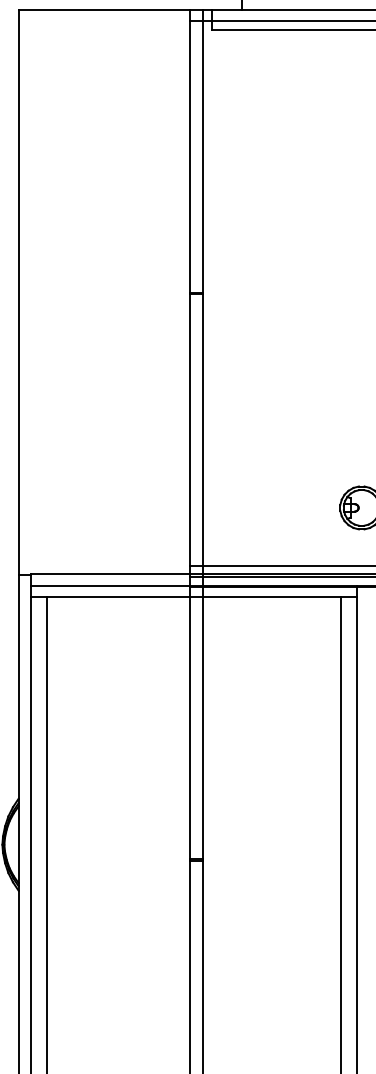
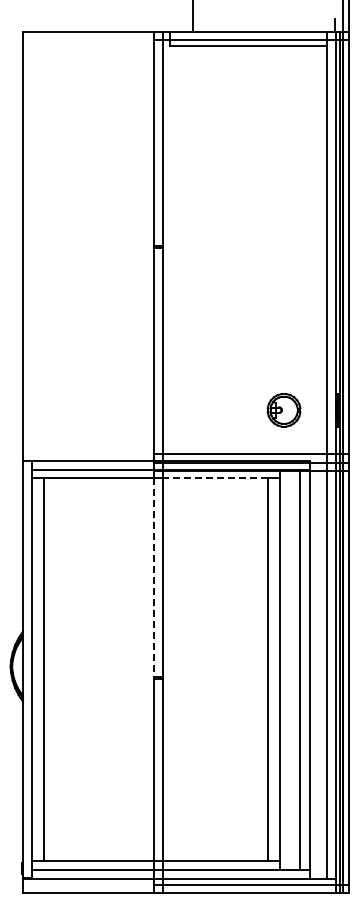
line: (271, 597) -> (215, 478), solid -> dashed
line: (190, 728) -> (153, 578), solid -> dashed

